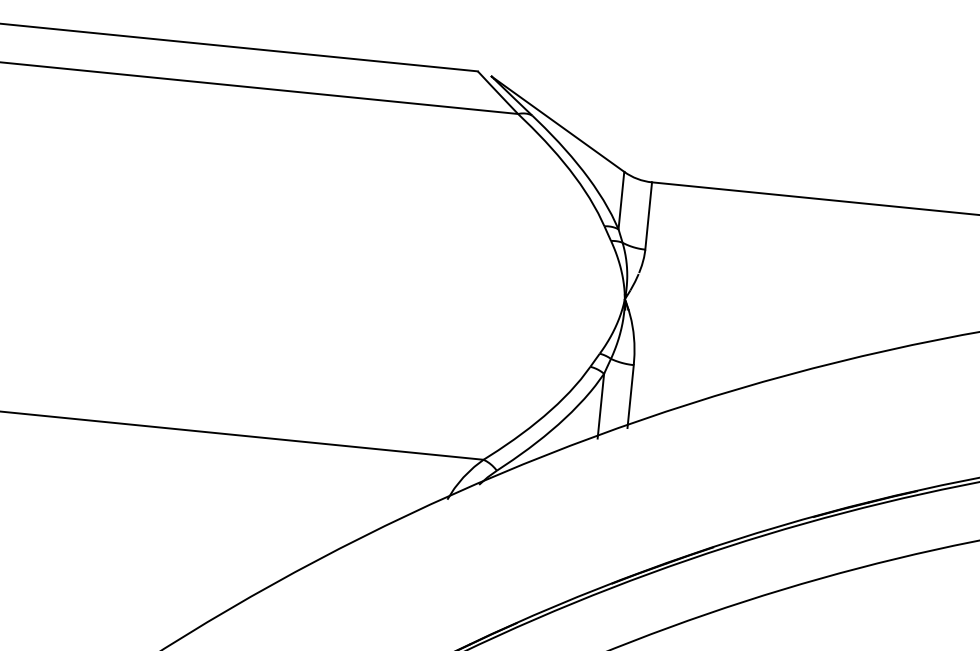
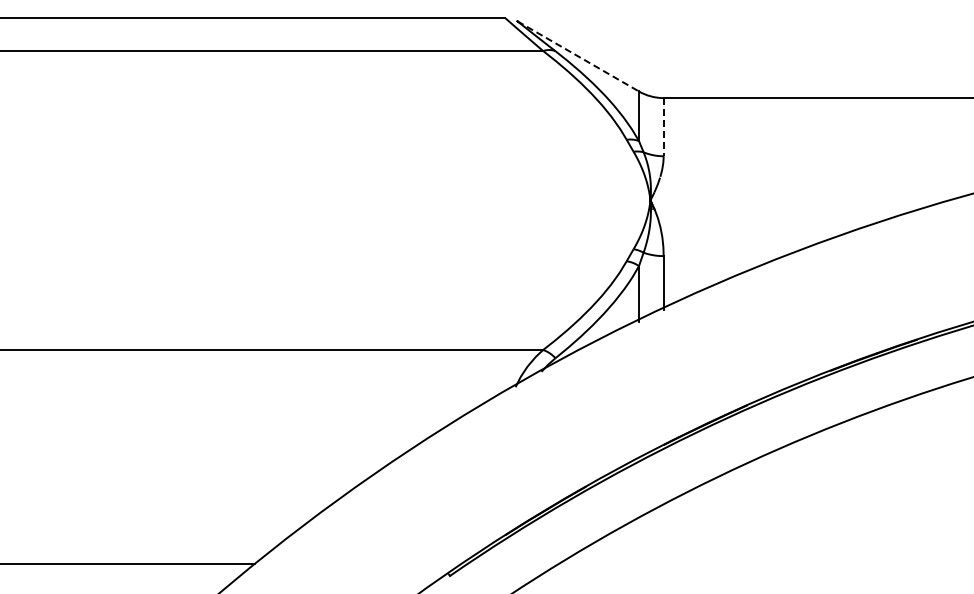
line: (558, 124) -> (578, 56), solid -> dashed
line: (648, 216) -> (663, 127), solid -> dashed

